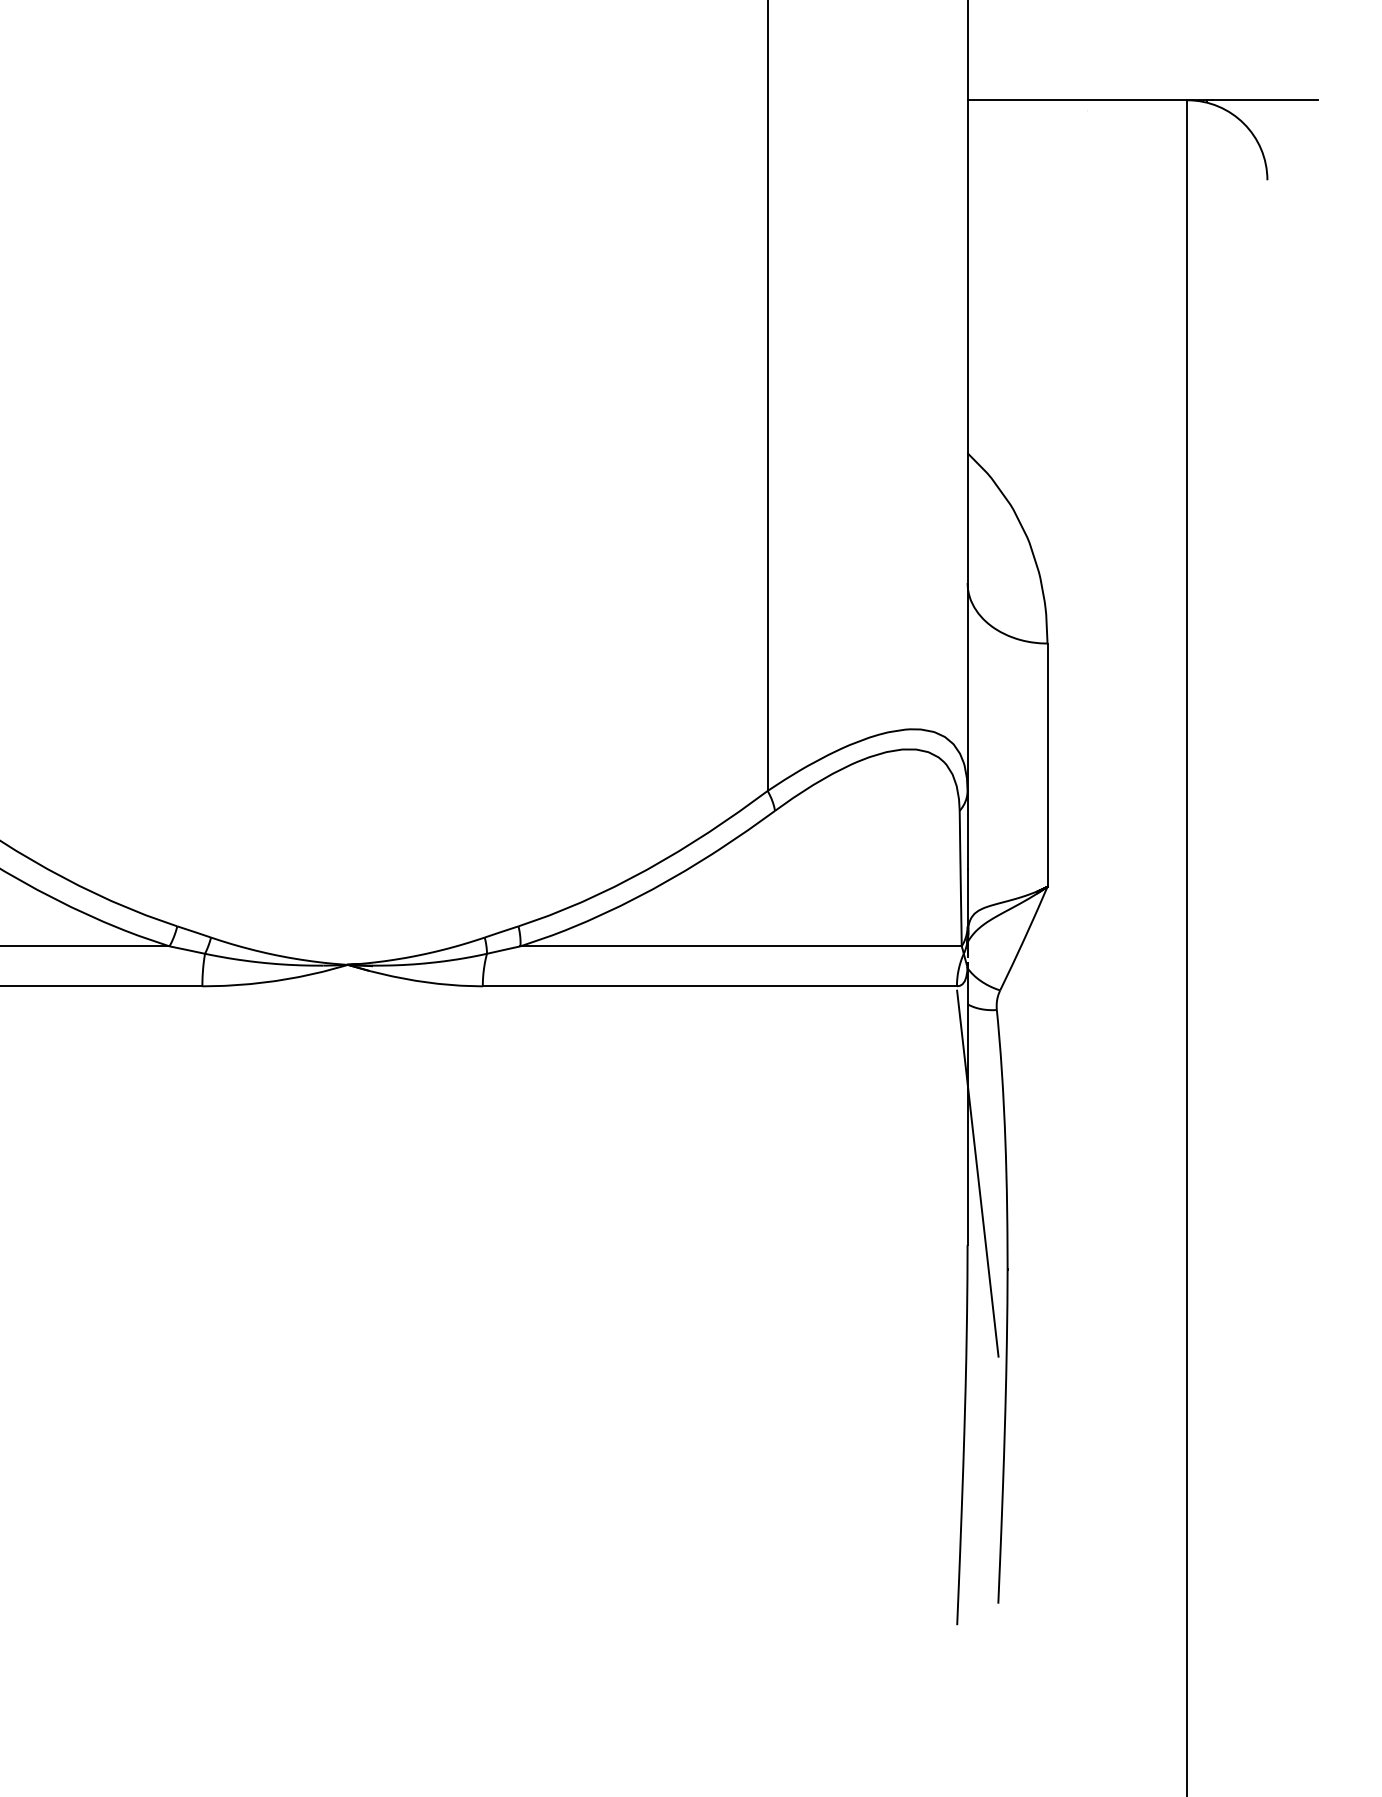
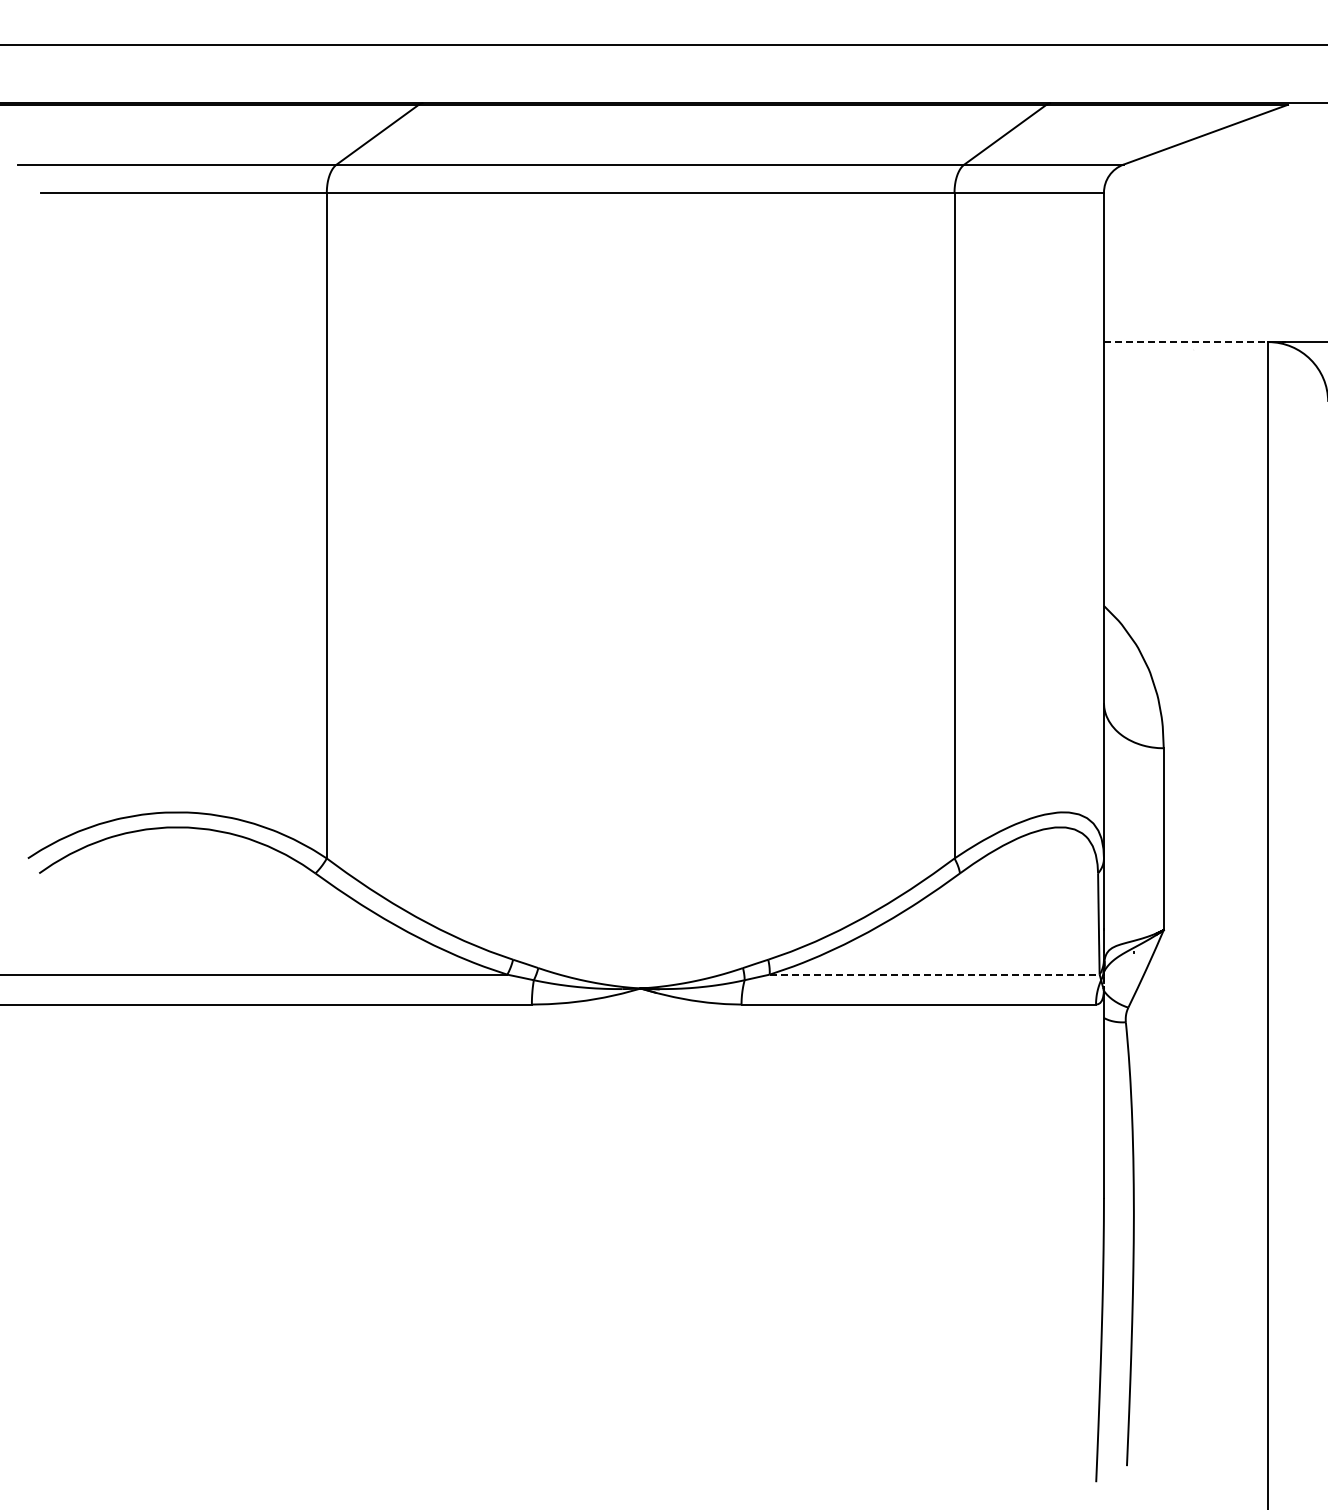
line: (1077, 100) -> (1186, 342), solid -> dashed
line: (740, 946) -> (934, 974), solid -> dashed
line: (977, 1173) -> (1111, 1144), removed

